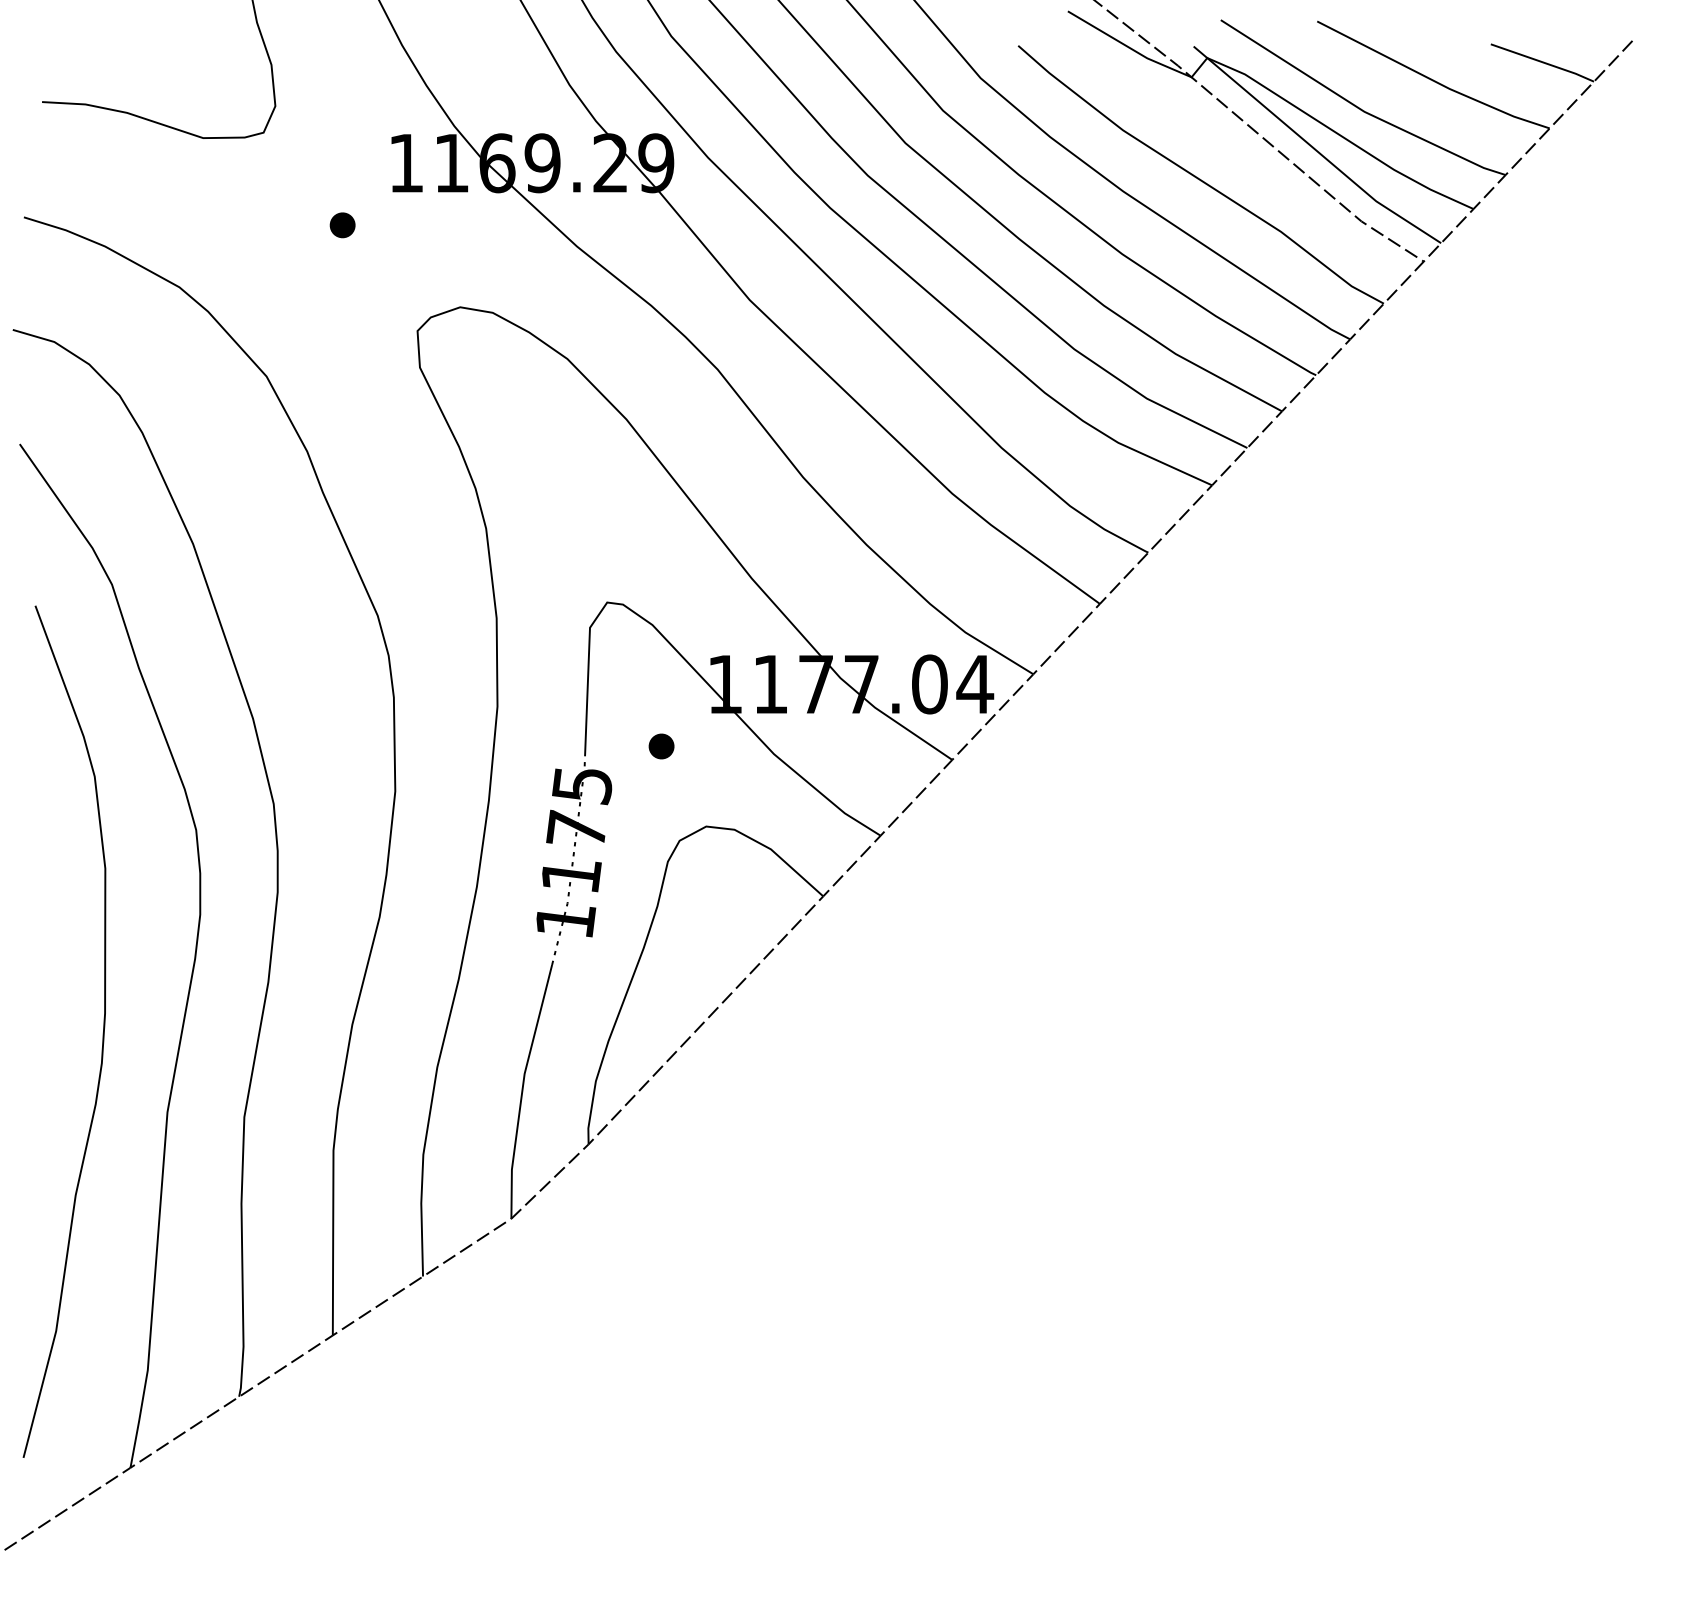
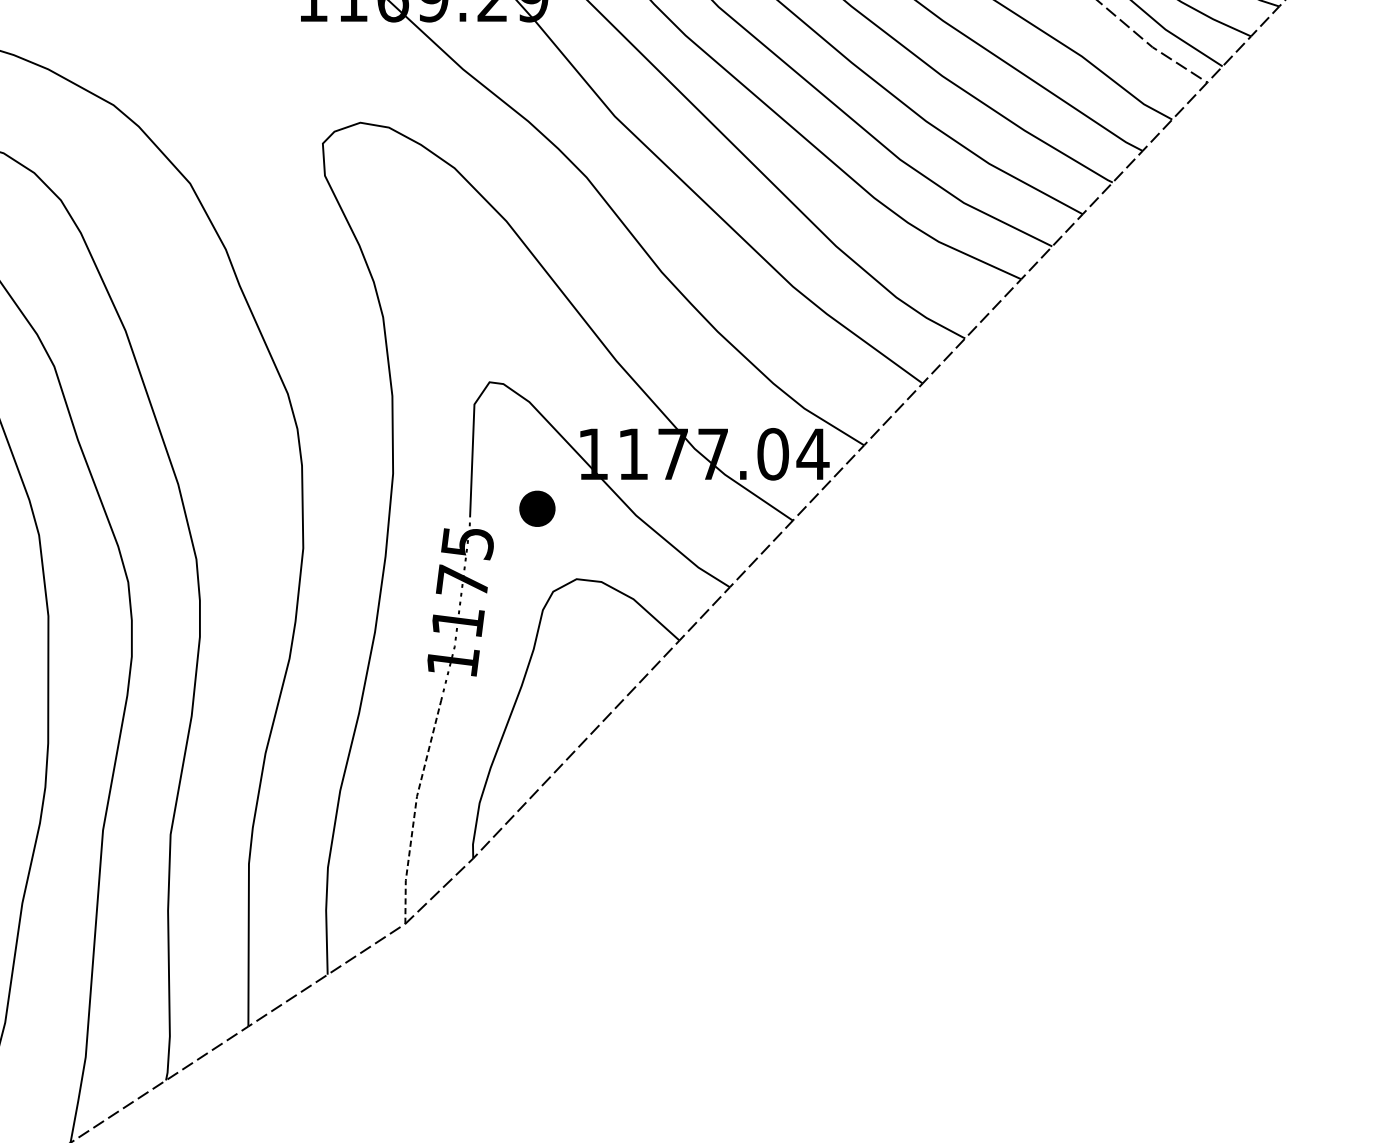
part: (342, 225) -> (256, 50), removed
part: (661, 746) -> (537, 508), size x1.6
line: (522, 1089) -> (415, 810), solid -> dashed

